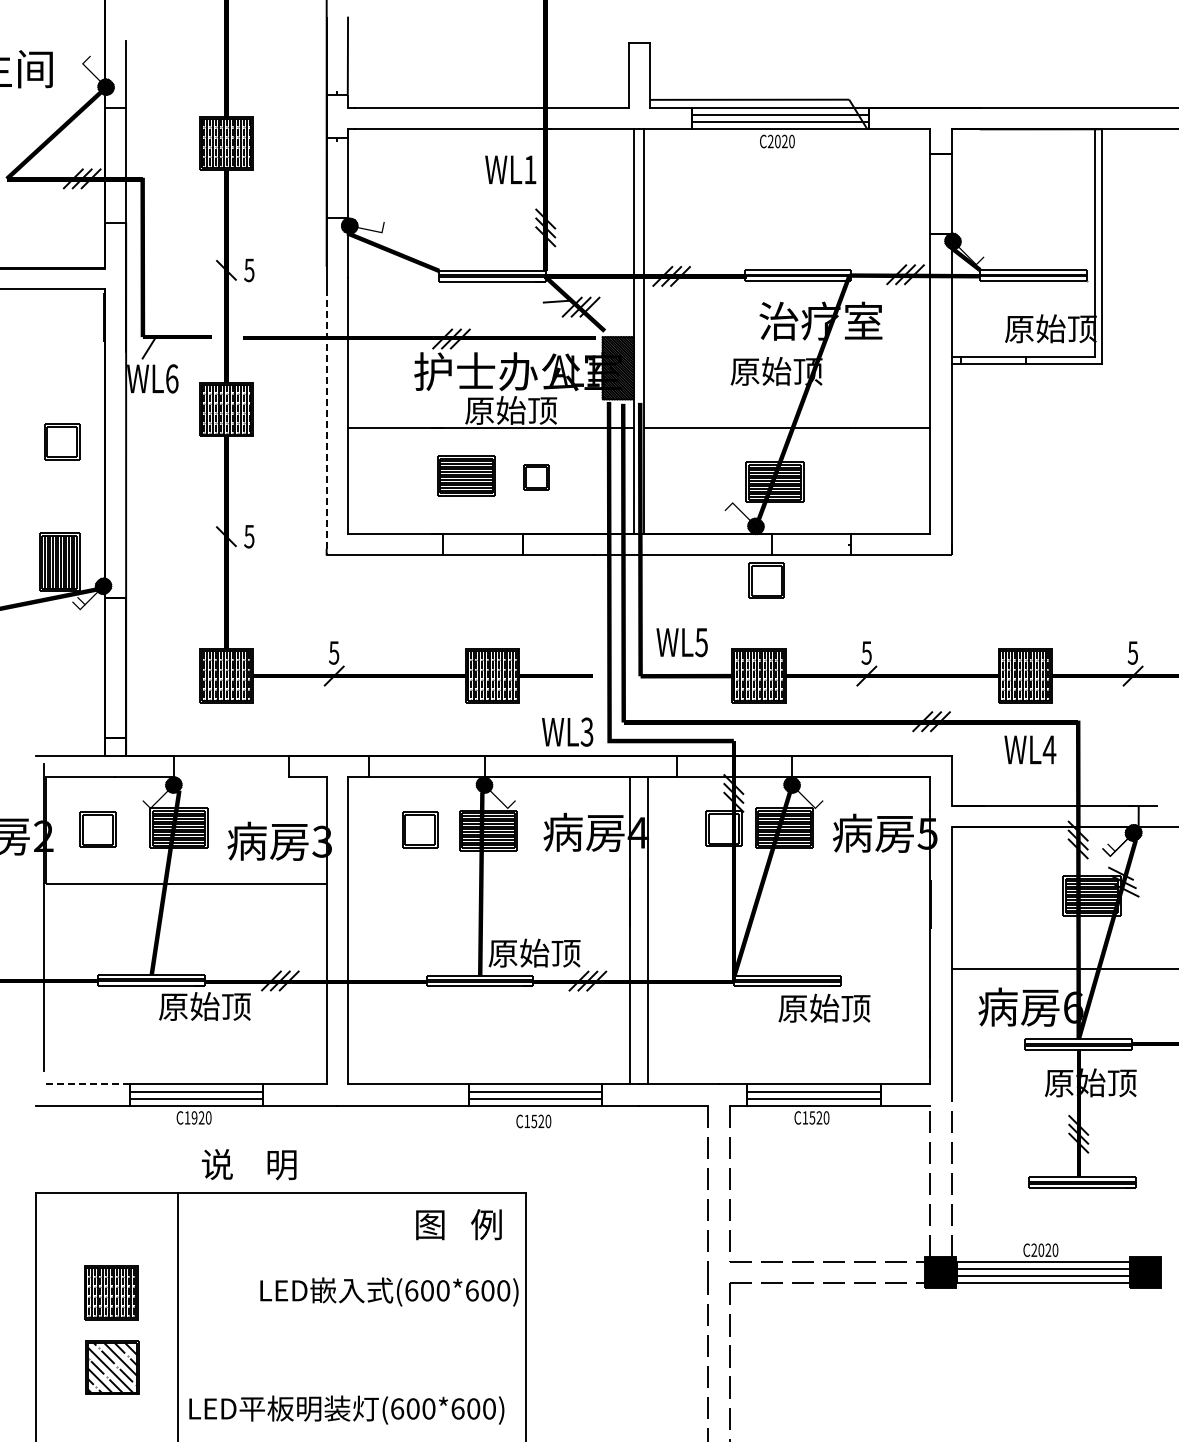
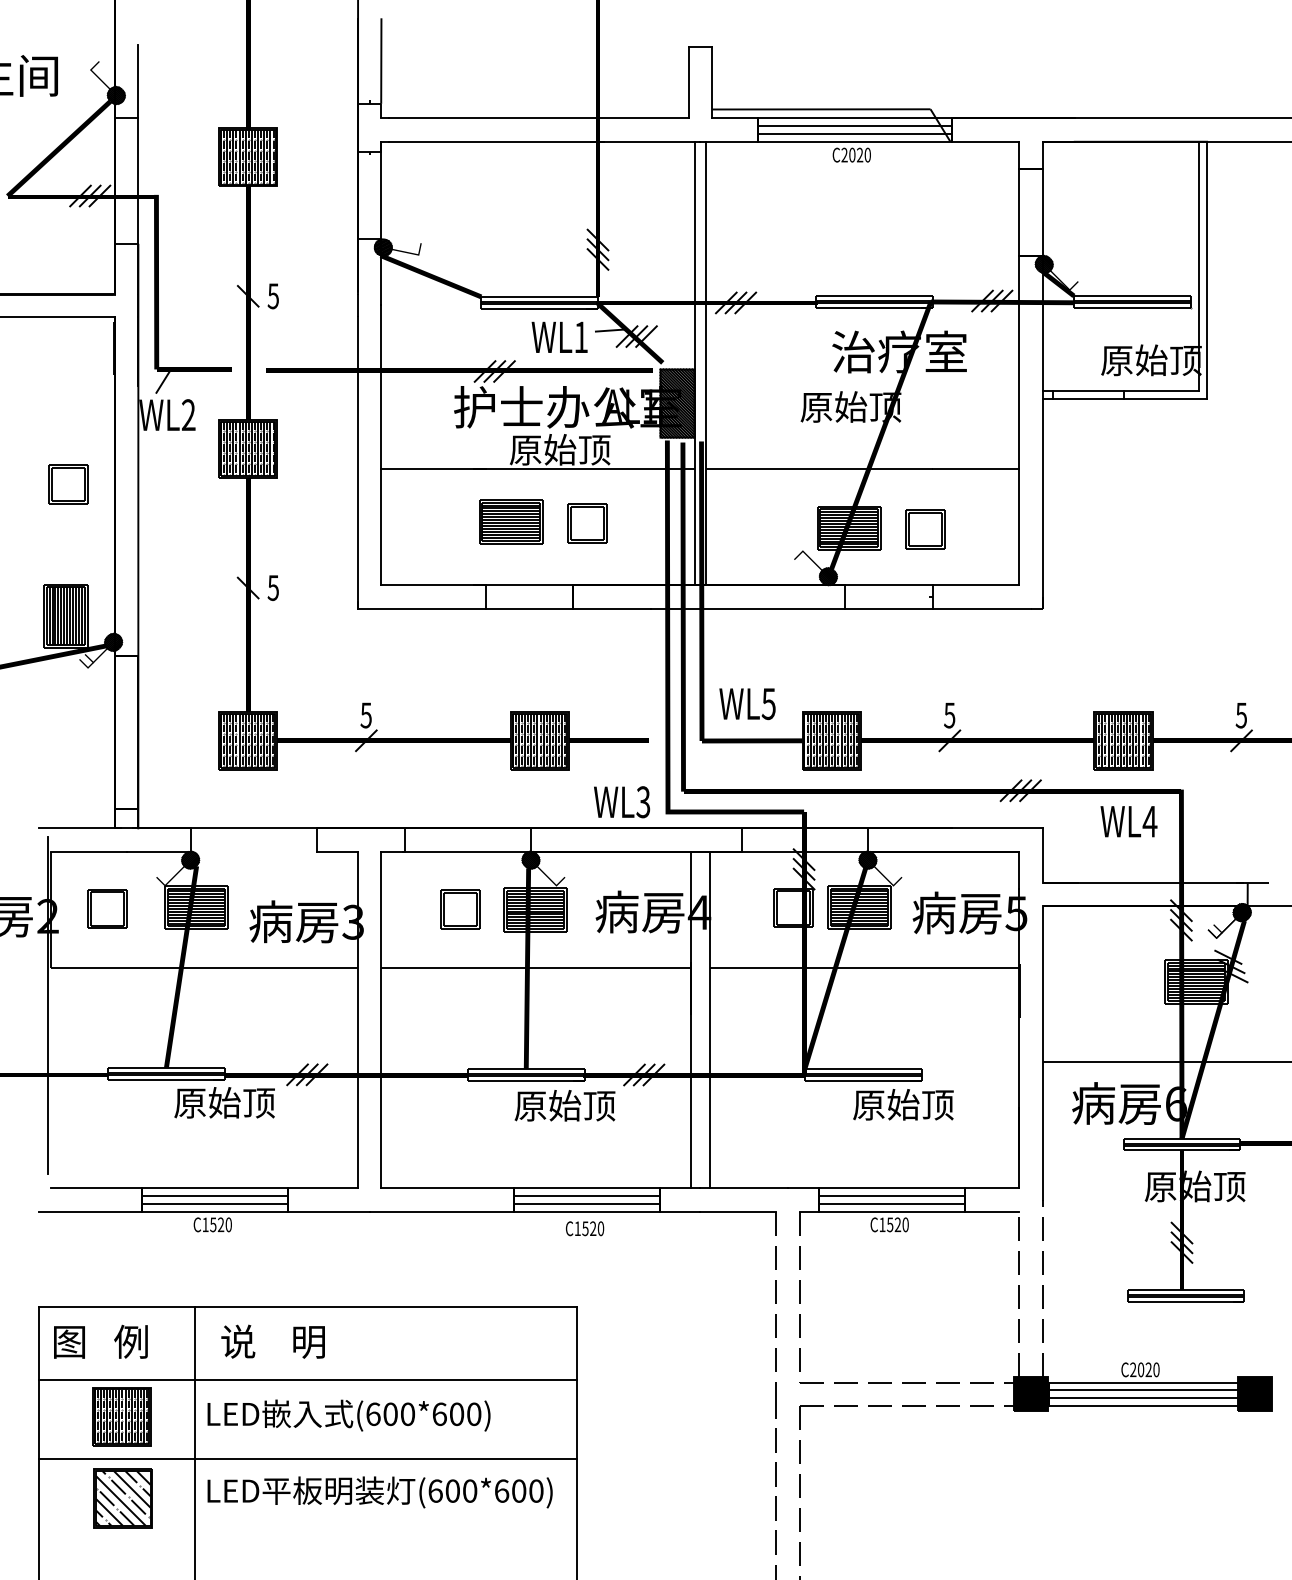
text: (510, 169) -> (559, 336), moved
text: (171, 378) -> (188, 414), WL6 -> WL2
line: (326, 422) -> (357, 462), dashed -> solid
part: (535, 477) -> (586, 523), size x1.43
part: (766, 580) -> (925, 529), moved
line: (489, 883) -> (536, 968), added
line: (789, 883) -> (865, 968), added
text: (534, 952) -> (564, 1104), moved
line: (87, 1084) -> (96, 1188), dashed -> solid
text: (194, 1117) -> (213, 1224), C1920 -> C1520
text: (248, 1164) -> (272, 1341), moved
text: (458, 1224) -> (100, 1341), moved
line: (280, 1259) -> (307, 1379), added
text: (389, 1291) -> (349, 1415), moved
line: (280, 1331) -> (307, 1458), added
text: (346, 1409) -> (379, 1491), moved

